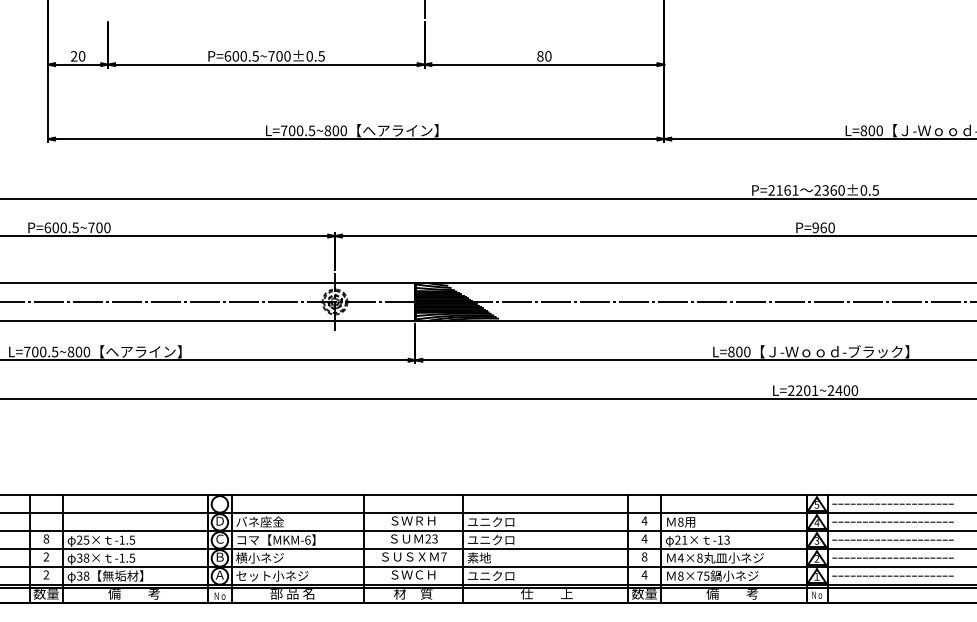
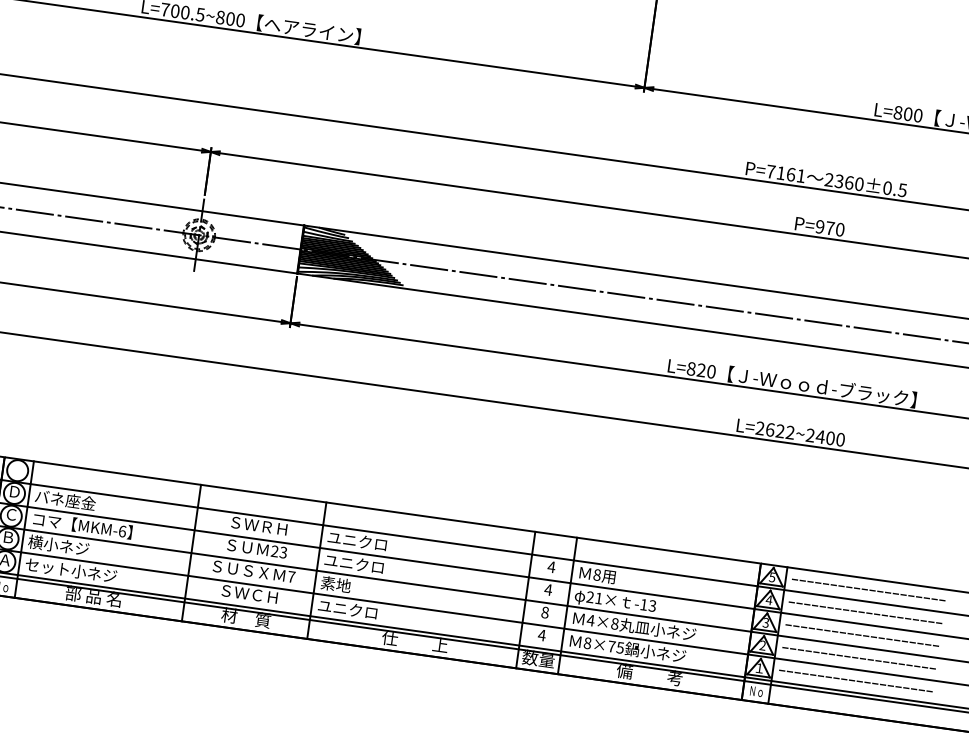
text: (771, 190) -> (770, 171), P=2161 -> P=7161
text: (823, 227) -> (829, 227), P=960 -> P=970
text: (739, 351) -> (701, 369), L=800 -> L=820
text: (807, 390) -> (780, 431), L=2201~2400 -> L=2622~2400

